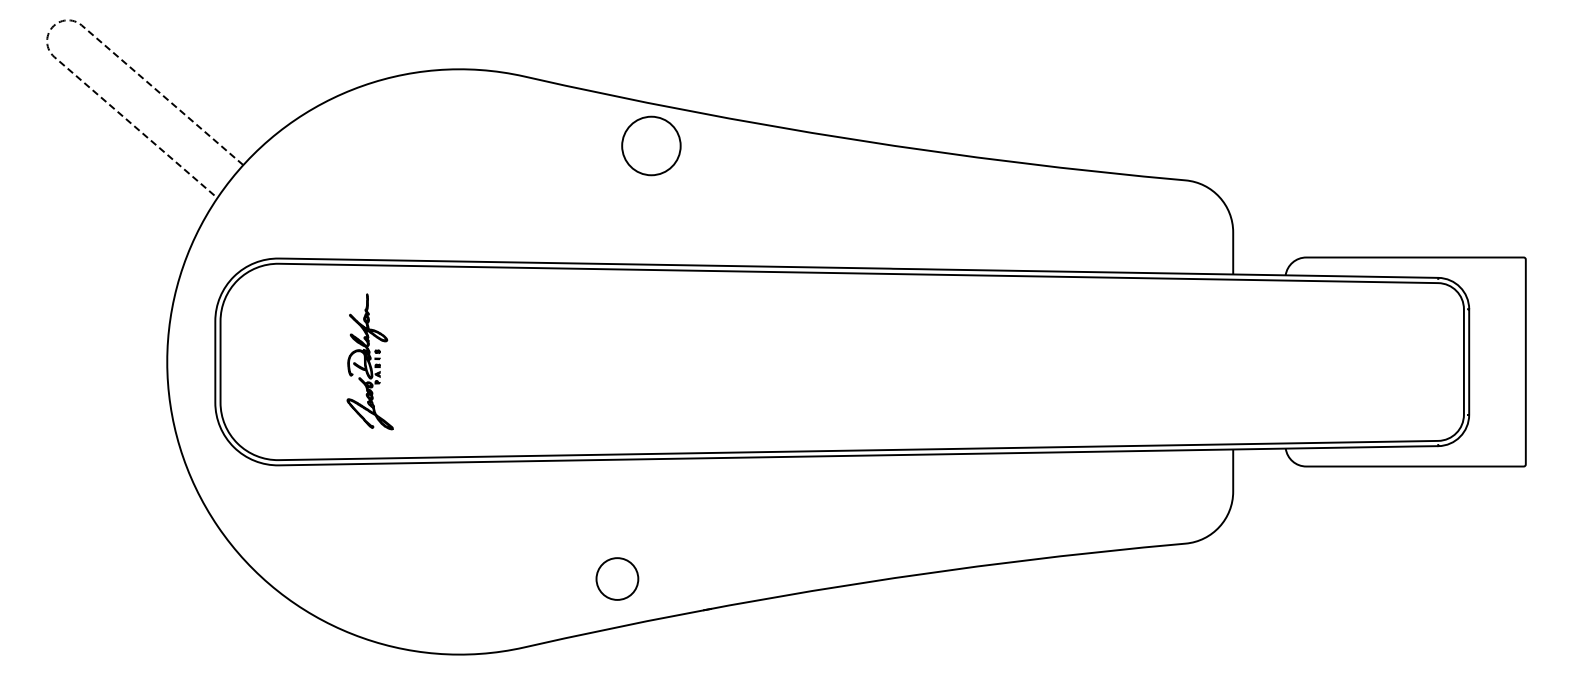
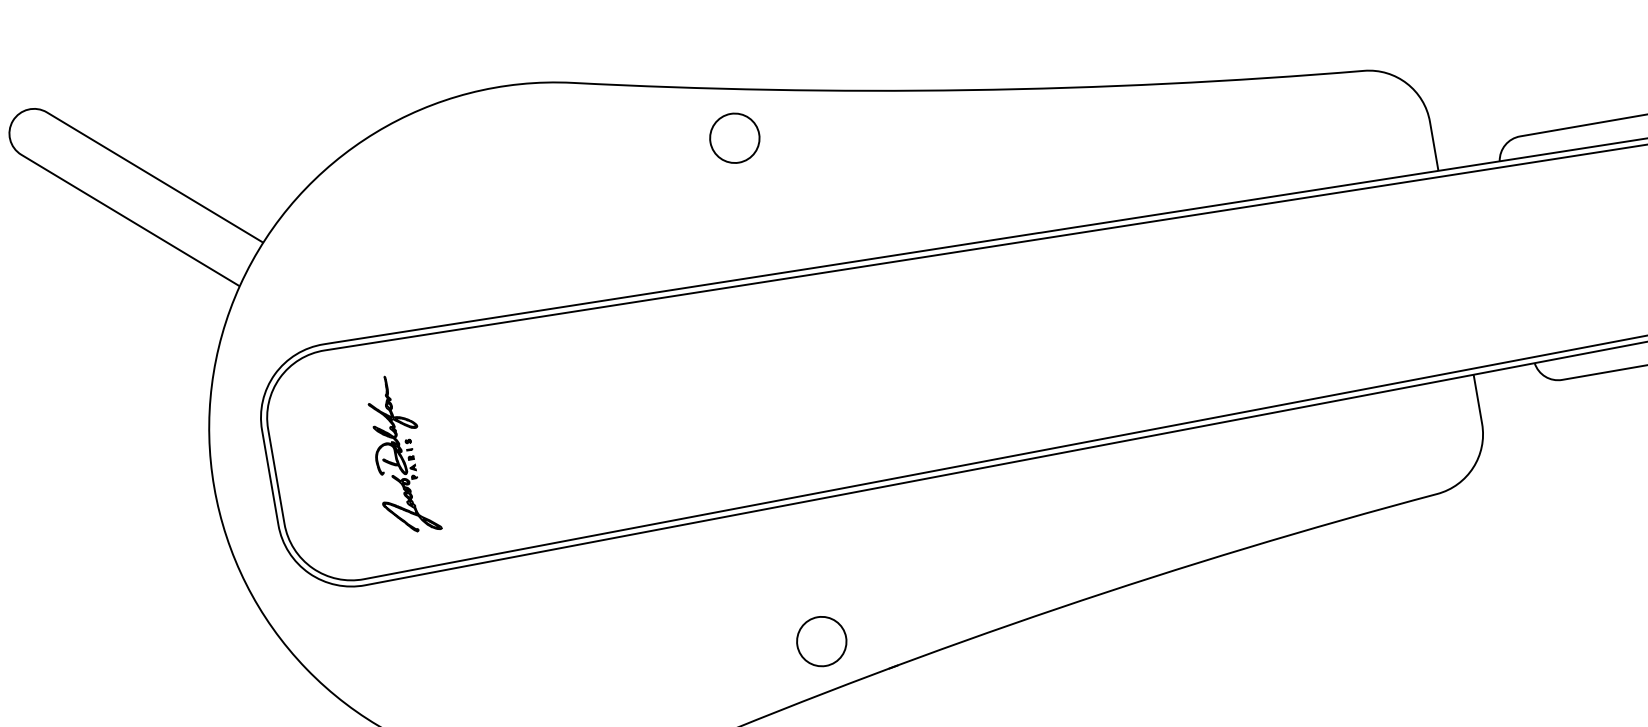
line: (51, 28) -> (12, 122), dashed -> solid
circle: (651, 145) -> (734, 137), size x0.71
part: (369, 361) -> (400, 454), moved
circle: (617, 578) -> (821, 640), moved

